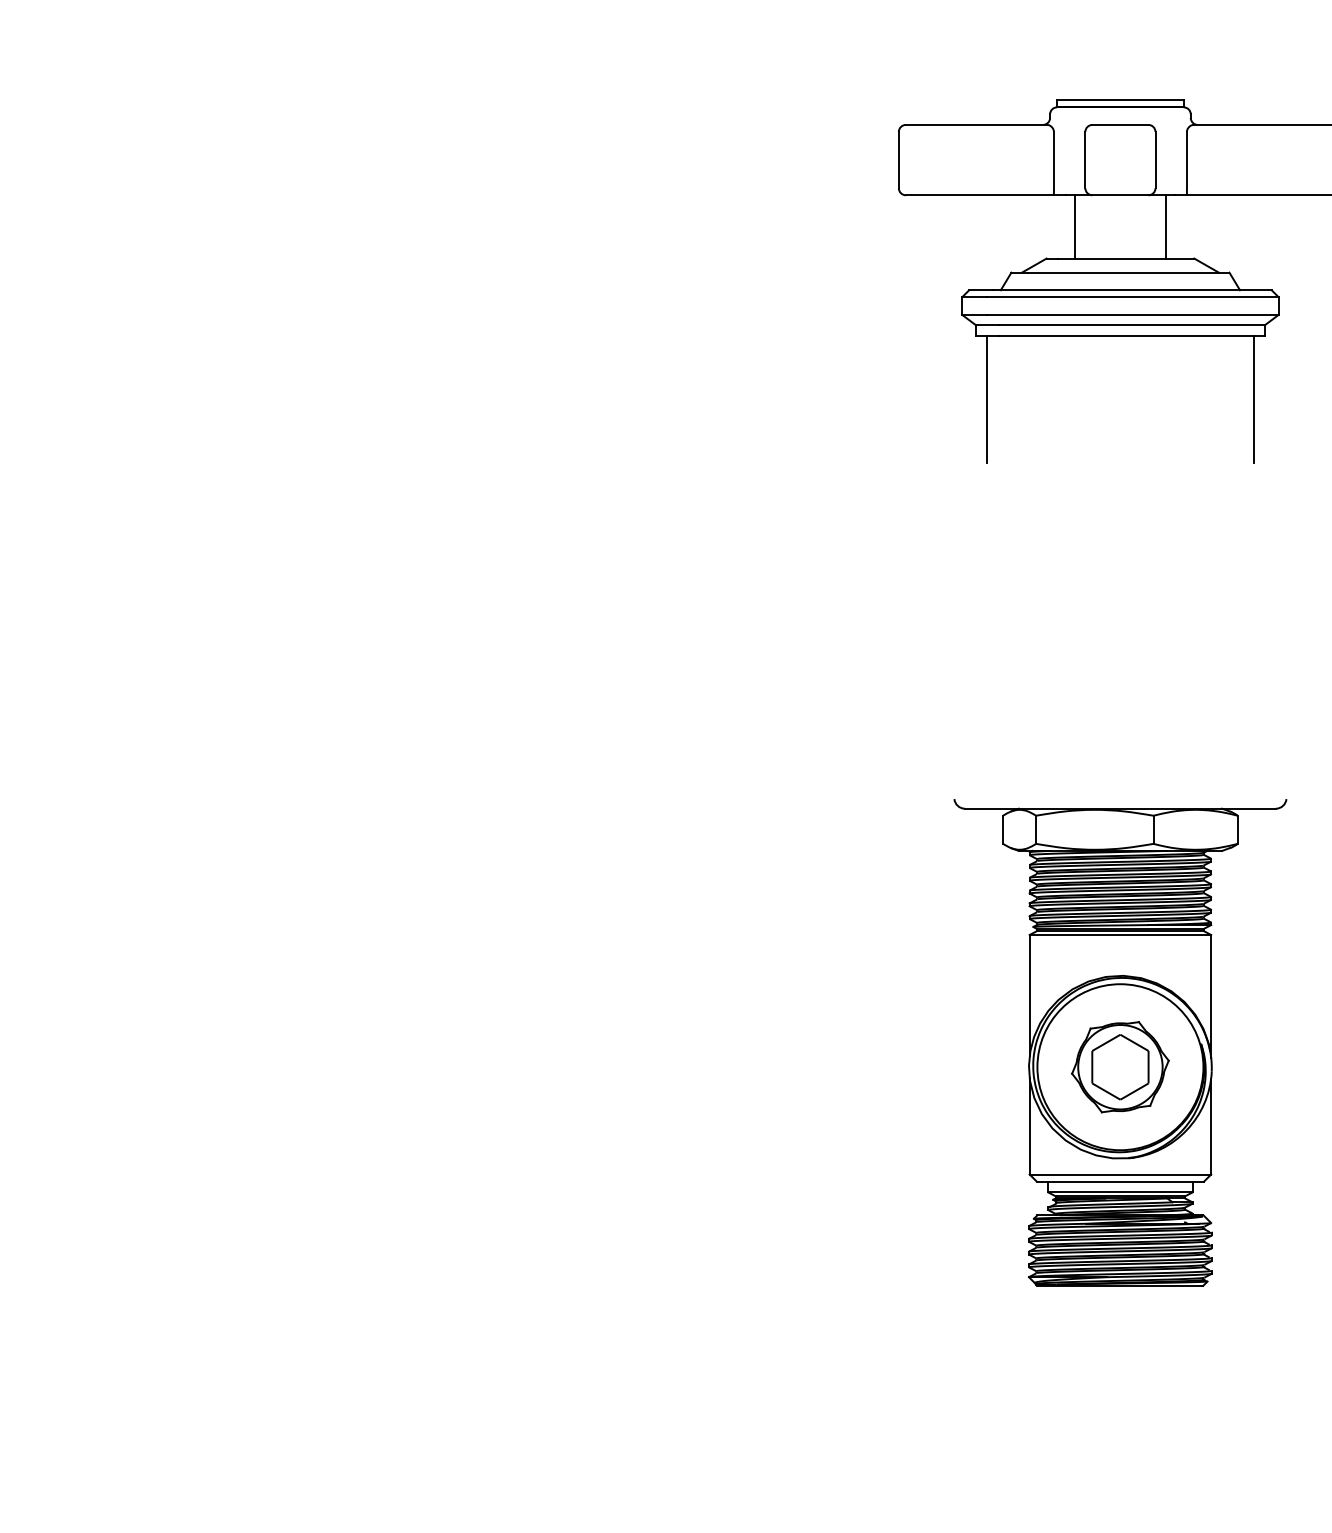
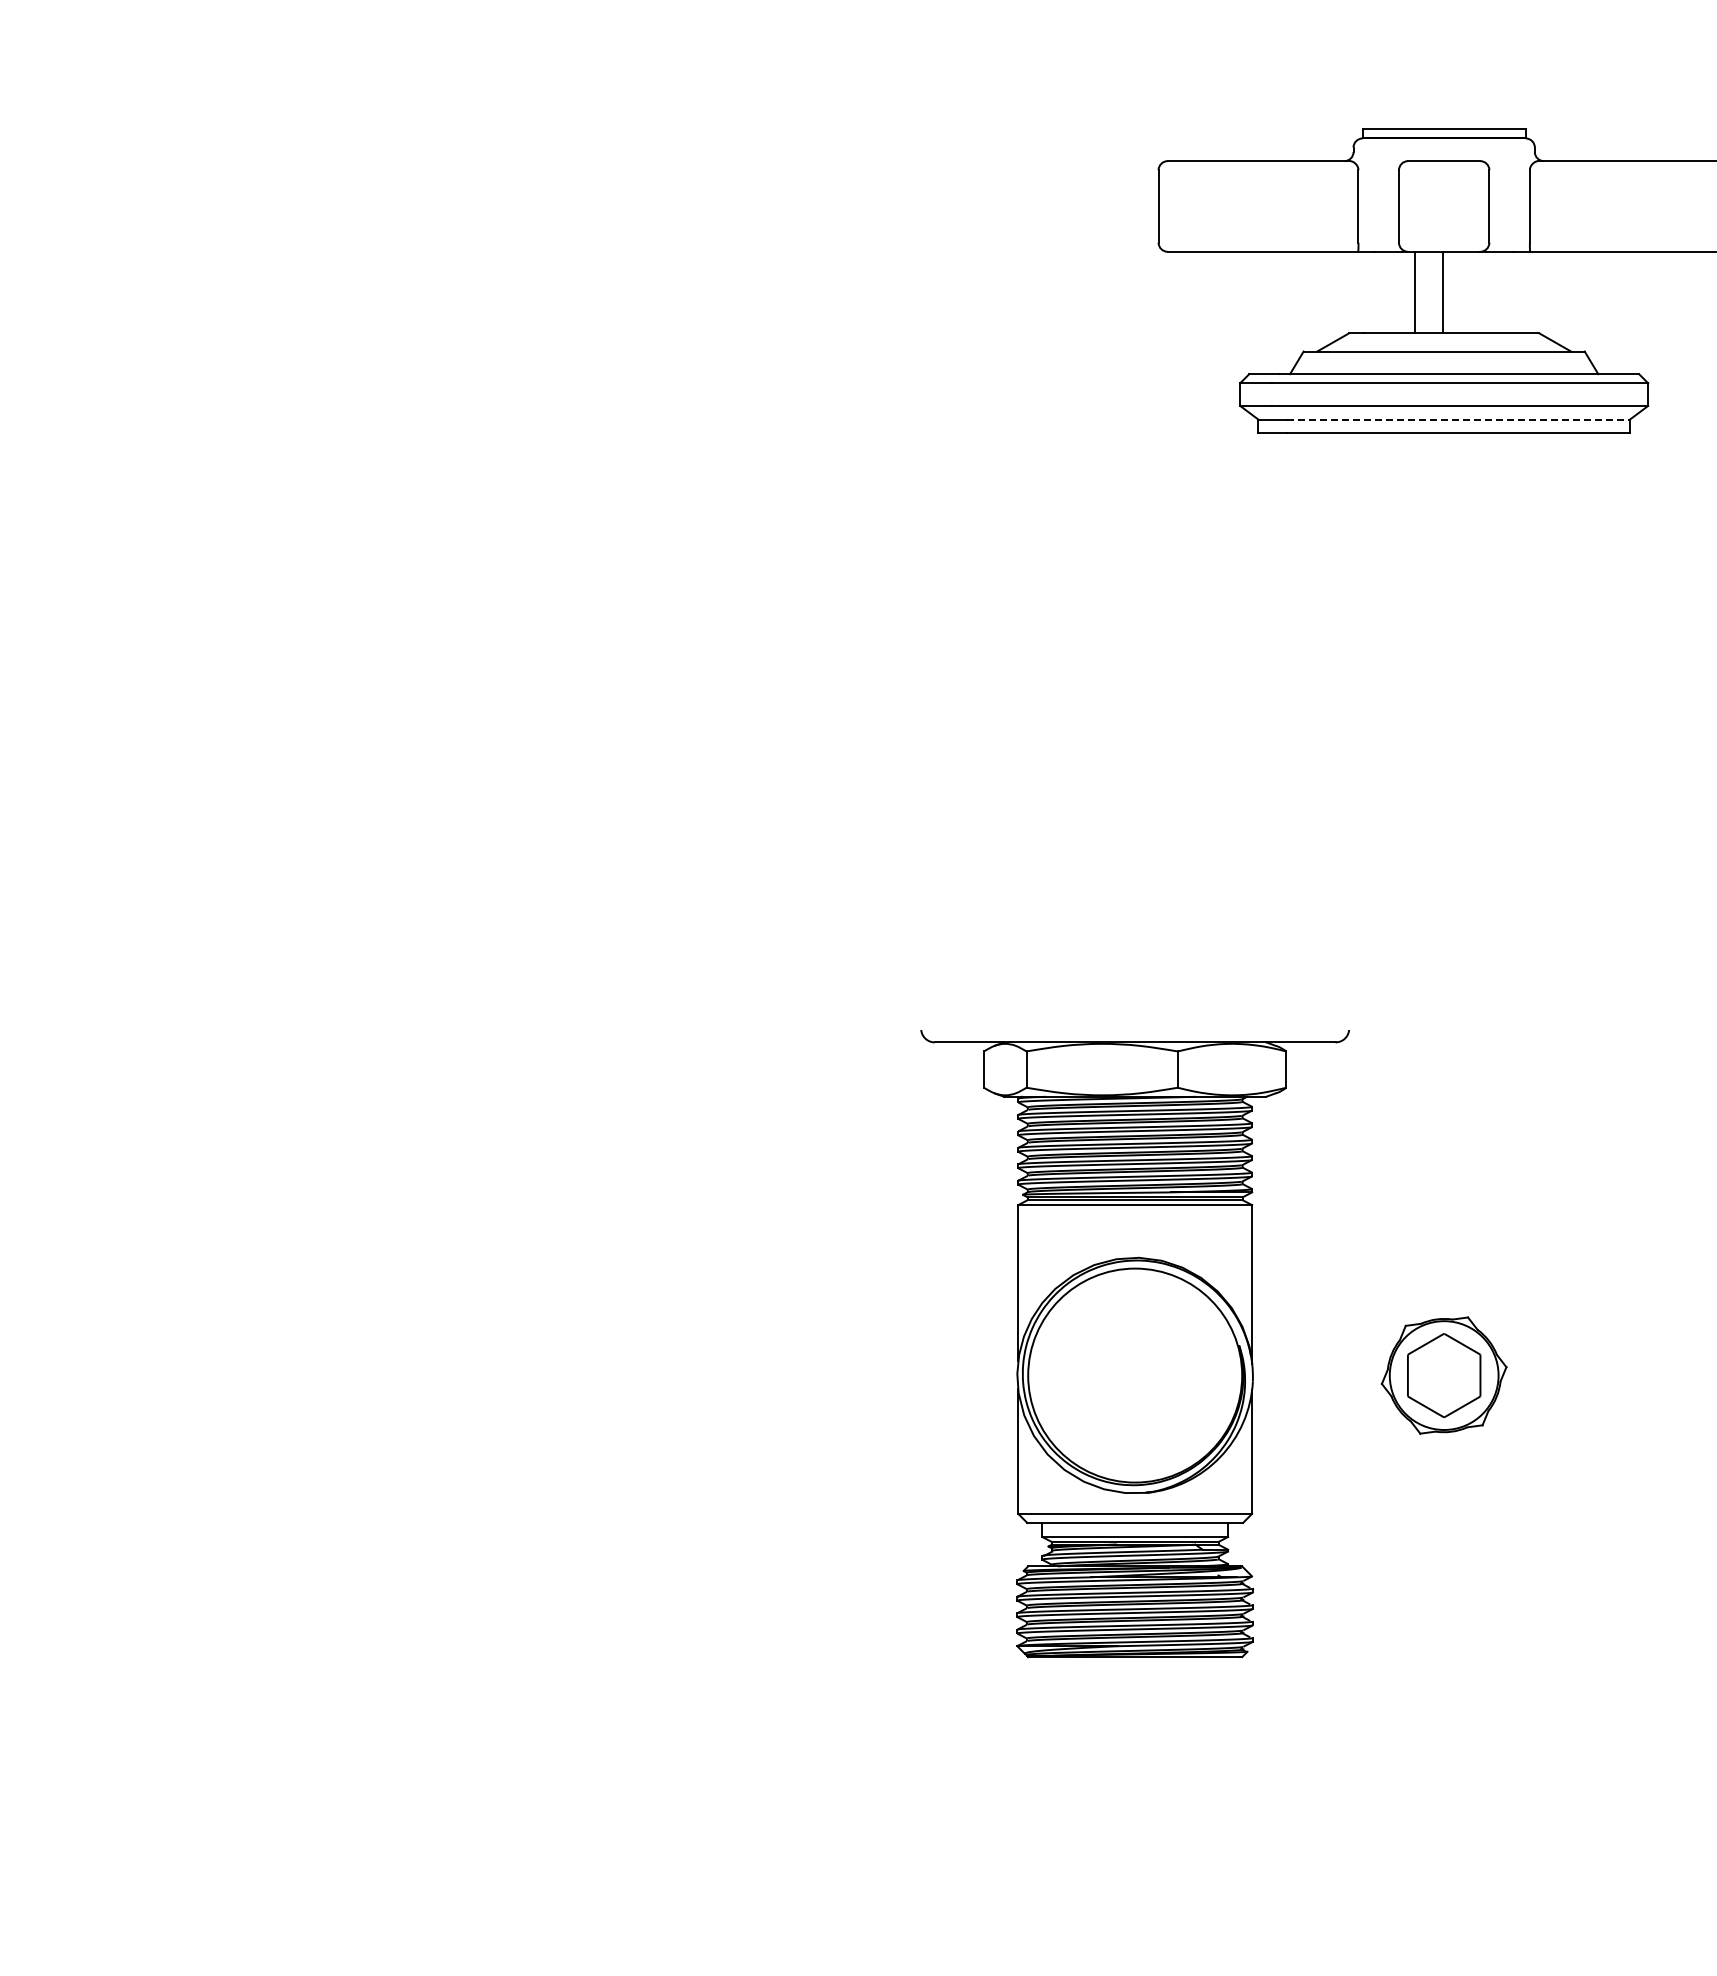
line: (1074, 226) -> (1443, 292), moved
line: (1166, 226) -> (1415, 292), moved
line: (1132, 325) -> (1459, 419), solid -> dashed
line: (986, 399) -> (1271, 514), removed
line: (1254, 399) -> (1616, 514), removed
part: (1119, 1043) -> (1134, 1344), moved

